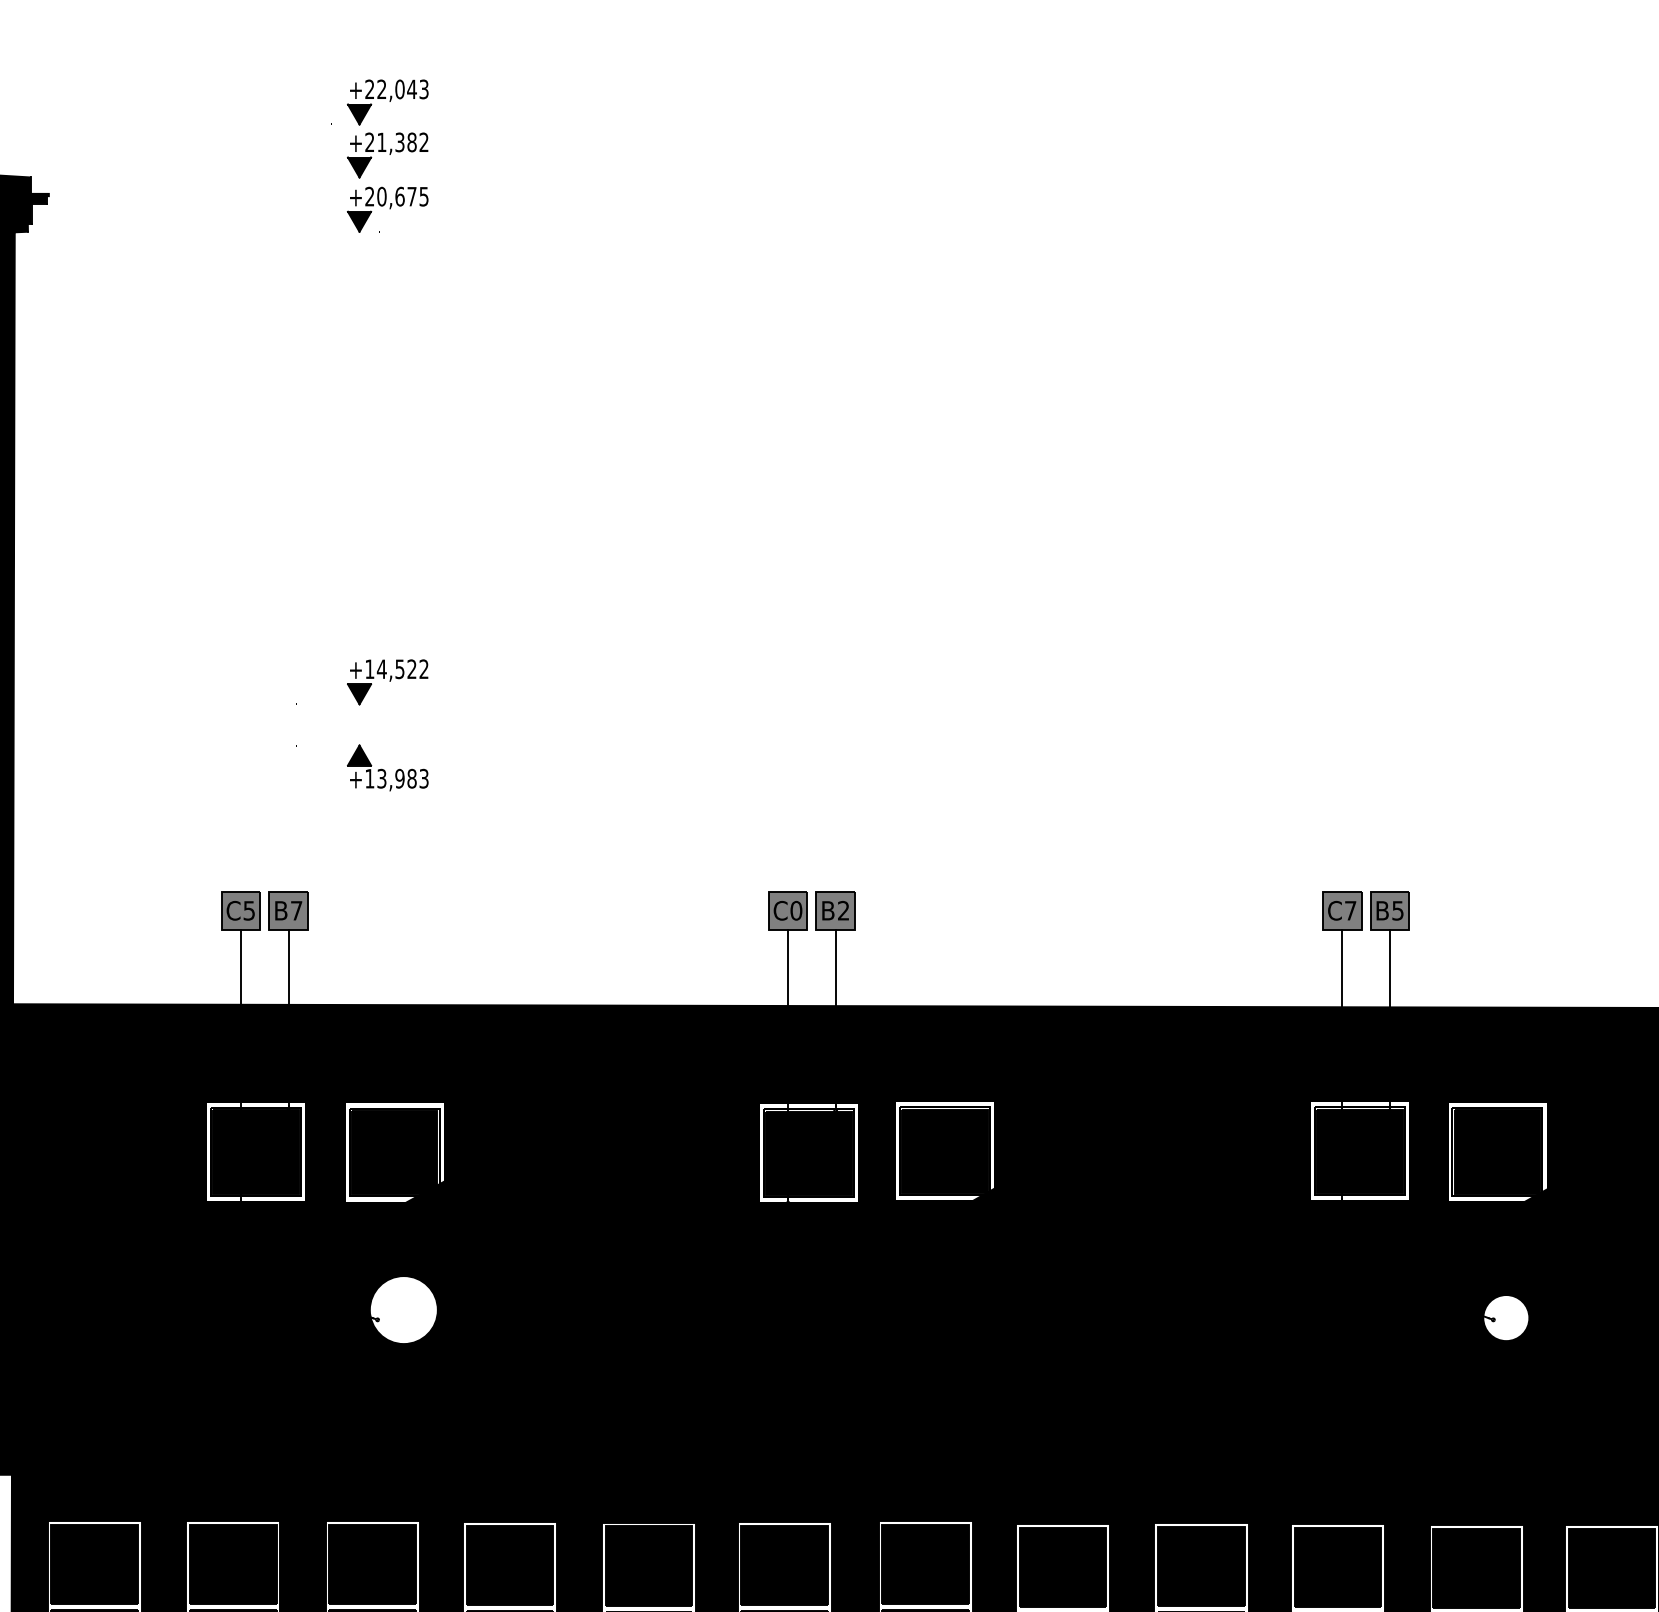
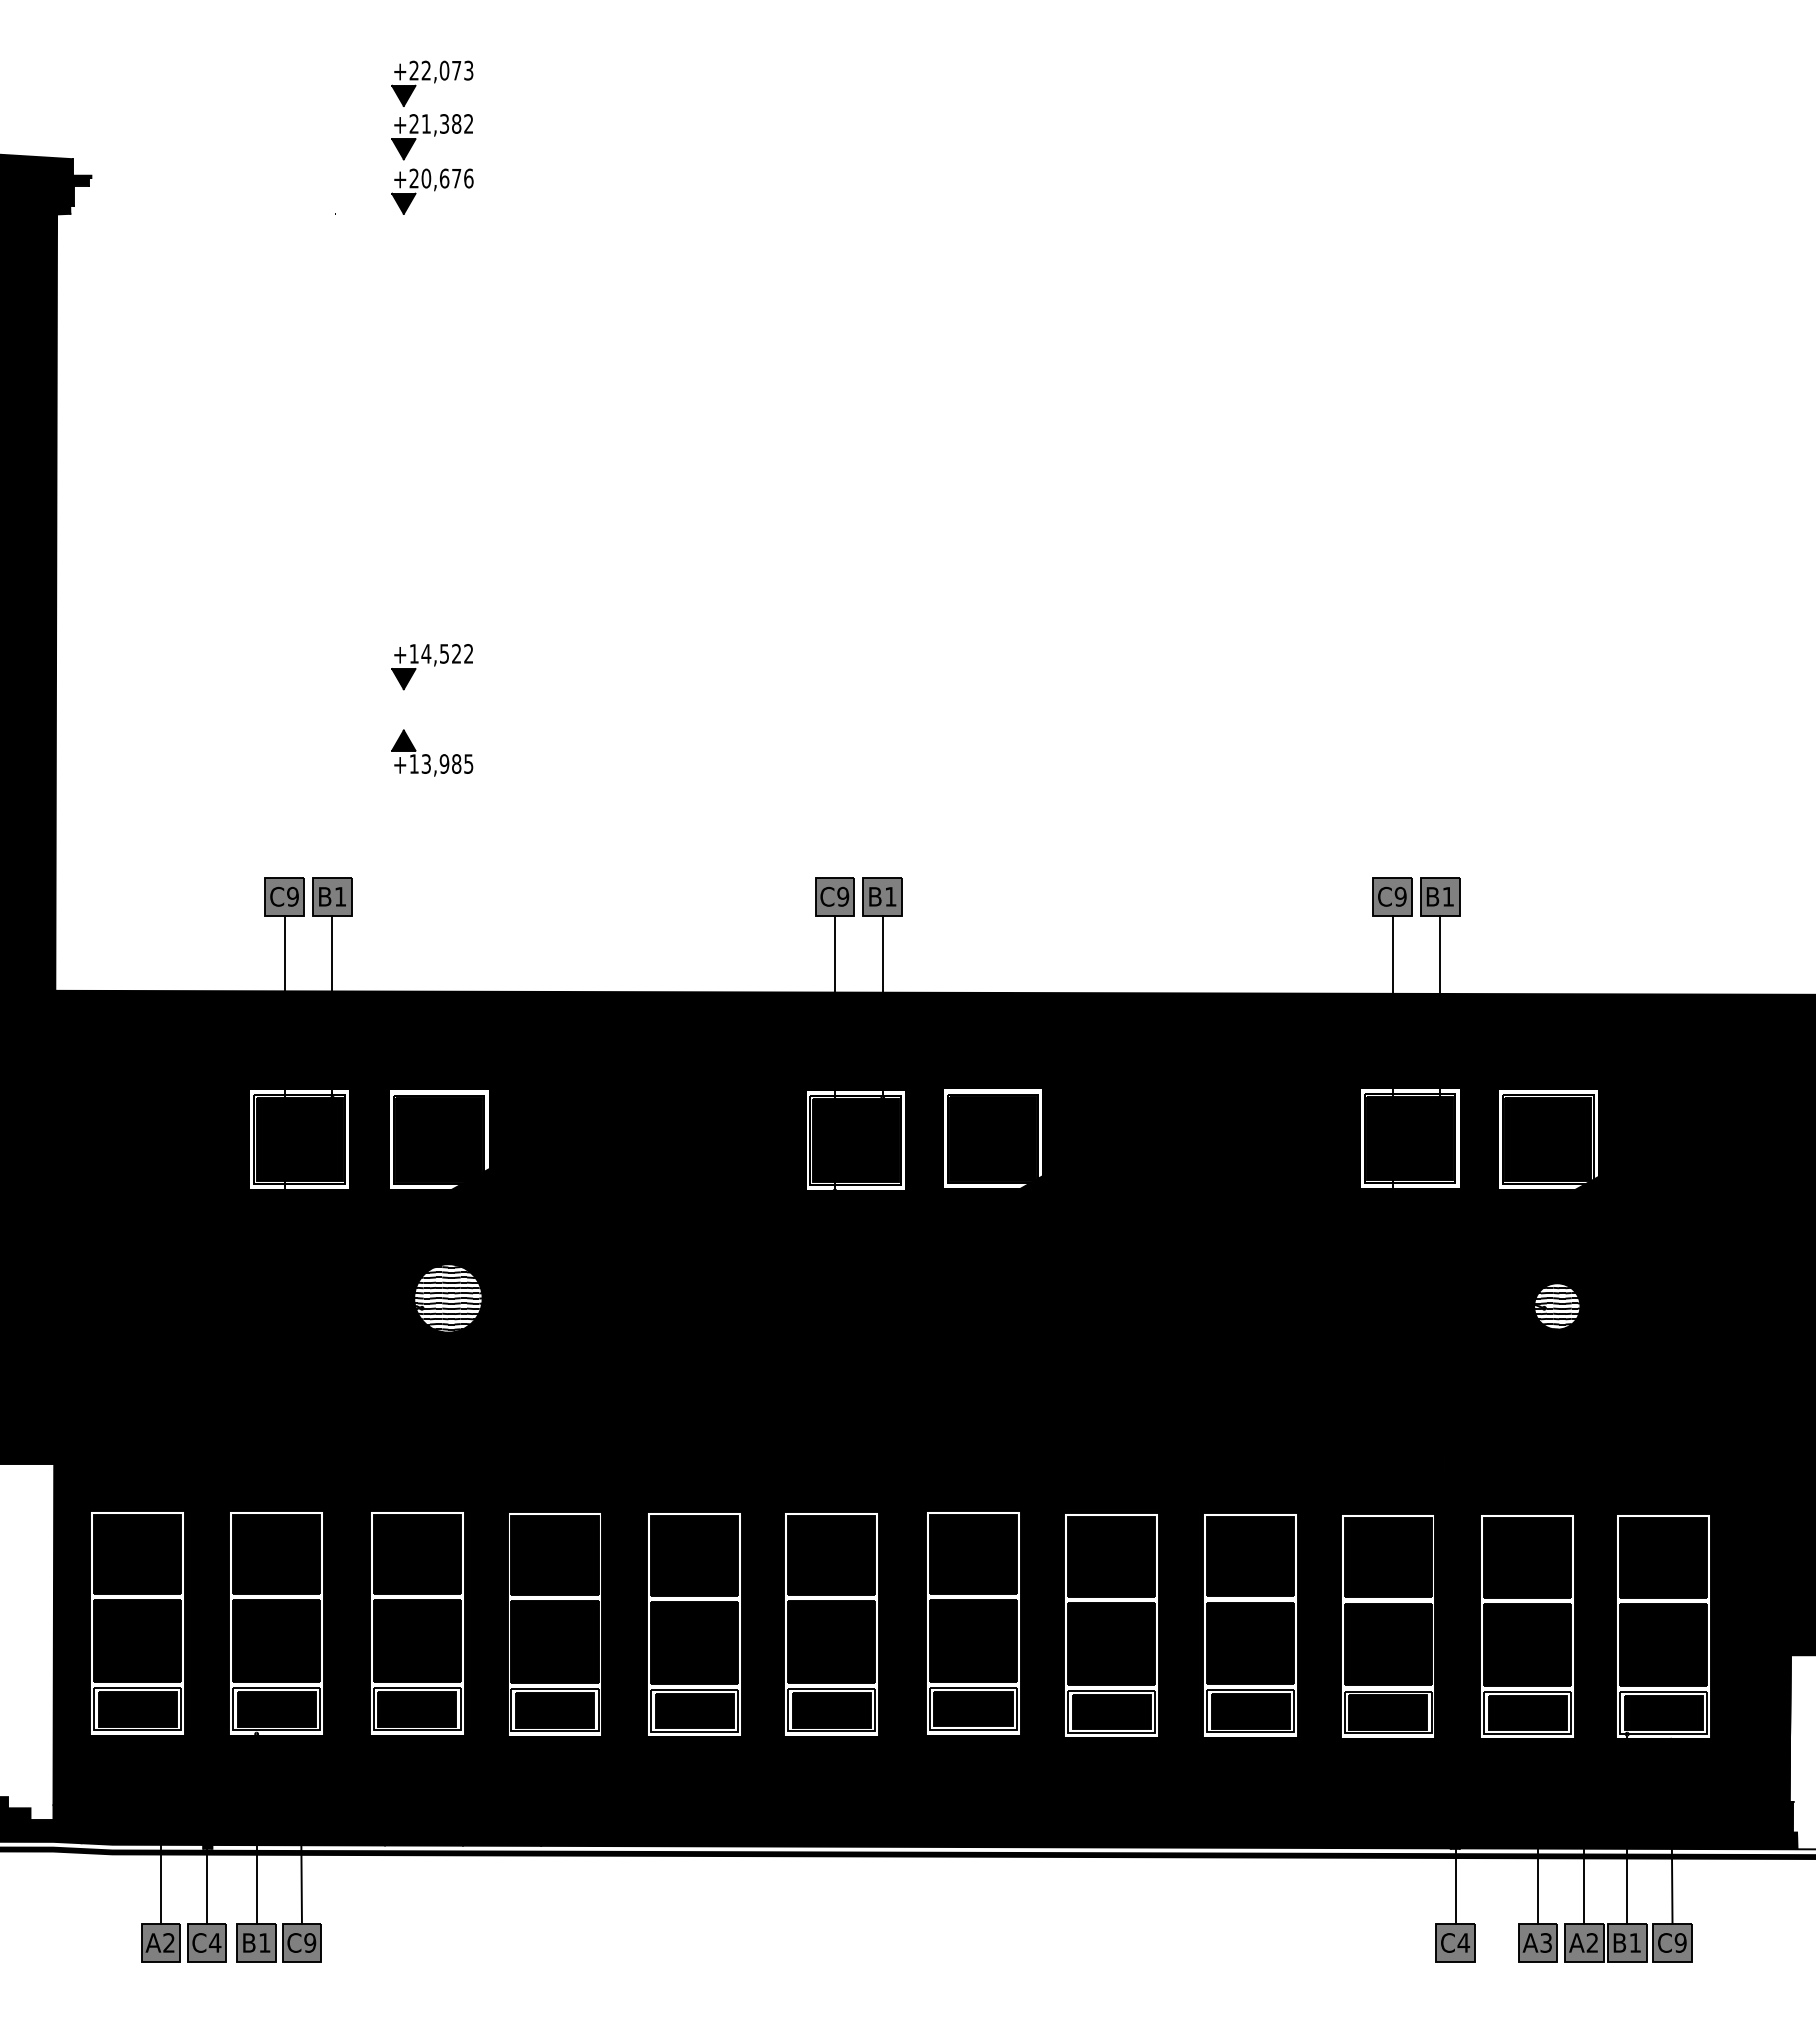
text: (411, 89) -> (456, 70), +22,043 -> +22,073
text: (423, 196) -> (468, 178), +20,675 -> +20,676
text: (423, 778) -> (468, 763), +13,983 -> +13,985
text: (248, 910) -> (292, 896), C5 -> C9
text: (296, 910) -> (340, 896), B7 -> B1
text: (795, 910) -> (842, 896), C0 -> C9
text: (843, 910) -> (890, 896), B2 -> B1
text: (1350, 910) -> (1400, 896), C7 -> C9
text: (1397, 910) -> (1447, 896), B5 -> B1
hatch: (403, 1310) -> (448, 1298), added
hatch: (1506, 1320) -> (1557, 1308), added

